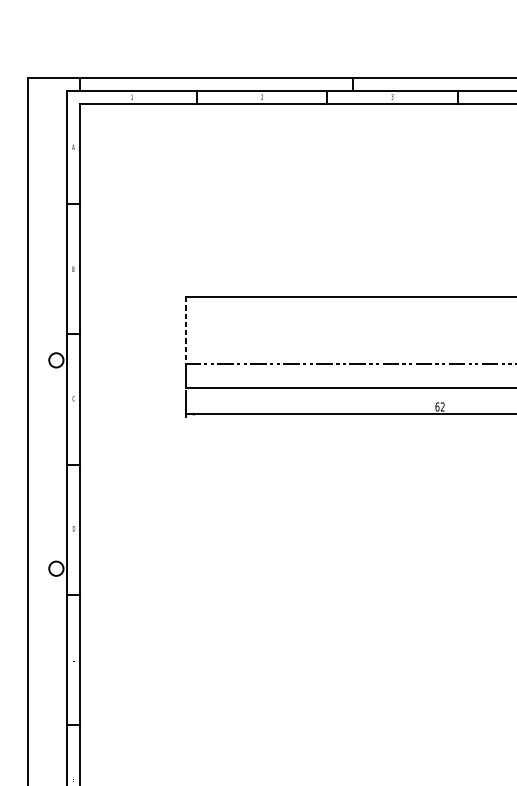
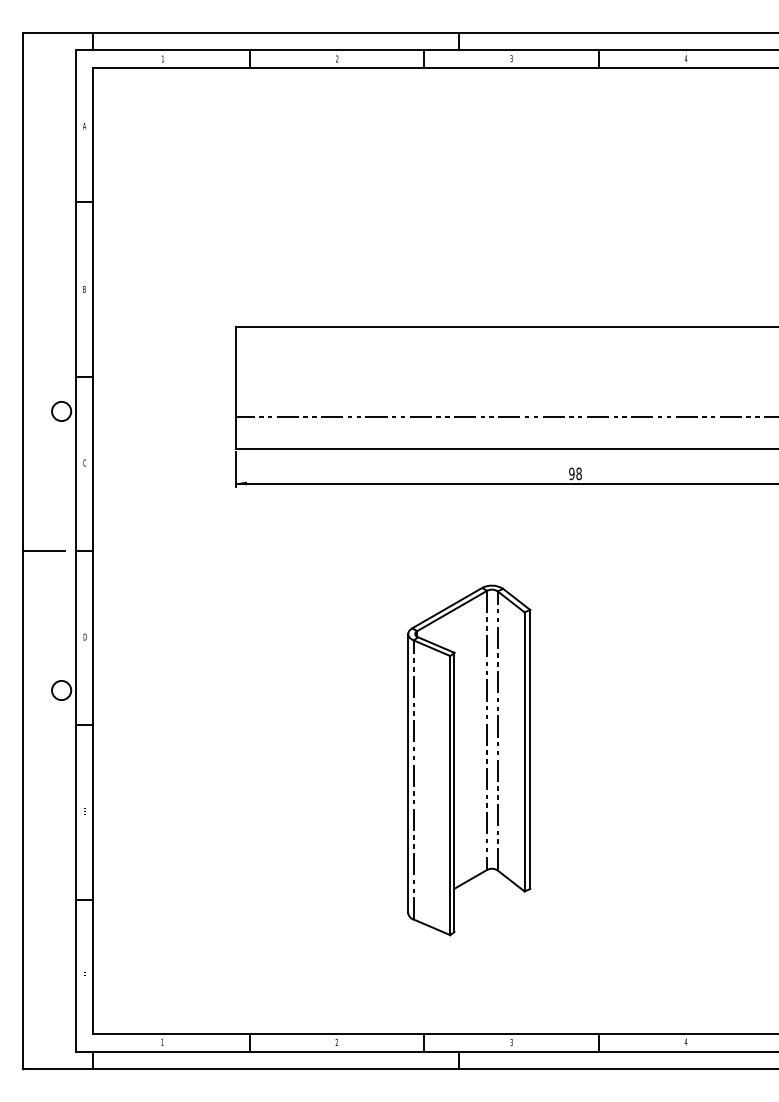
line: (186, 330) -> (235, 371), dashed -> solid
text: (440, 406) -> (575, 473), 62 -> 98
line: (43, 464) -> (44, 551), added
part: (360, 621) -> (469, 760), added

